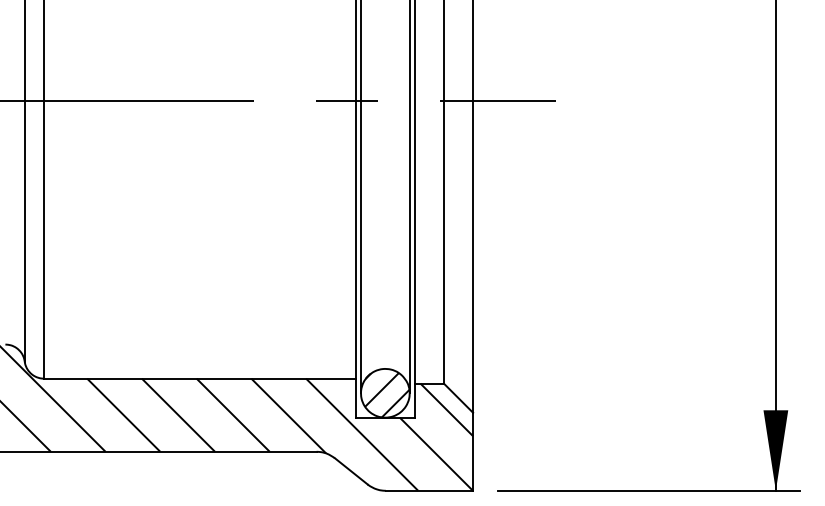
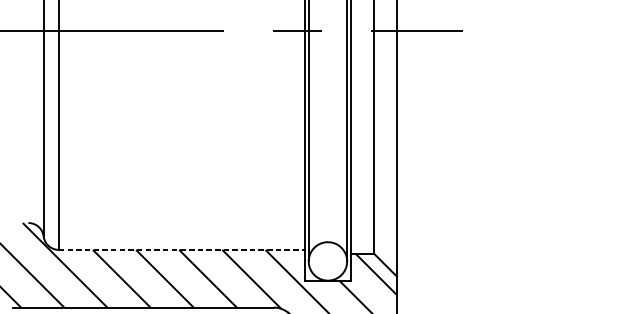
line: (200, 378) -> (182, 249), solid -> dashed
hatch: (387, 395) -> (329, 263), removed

